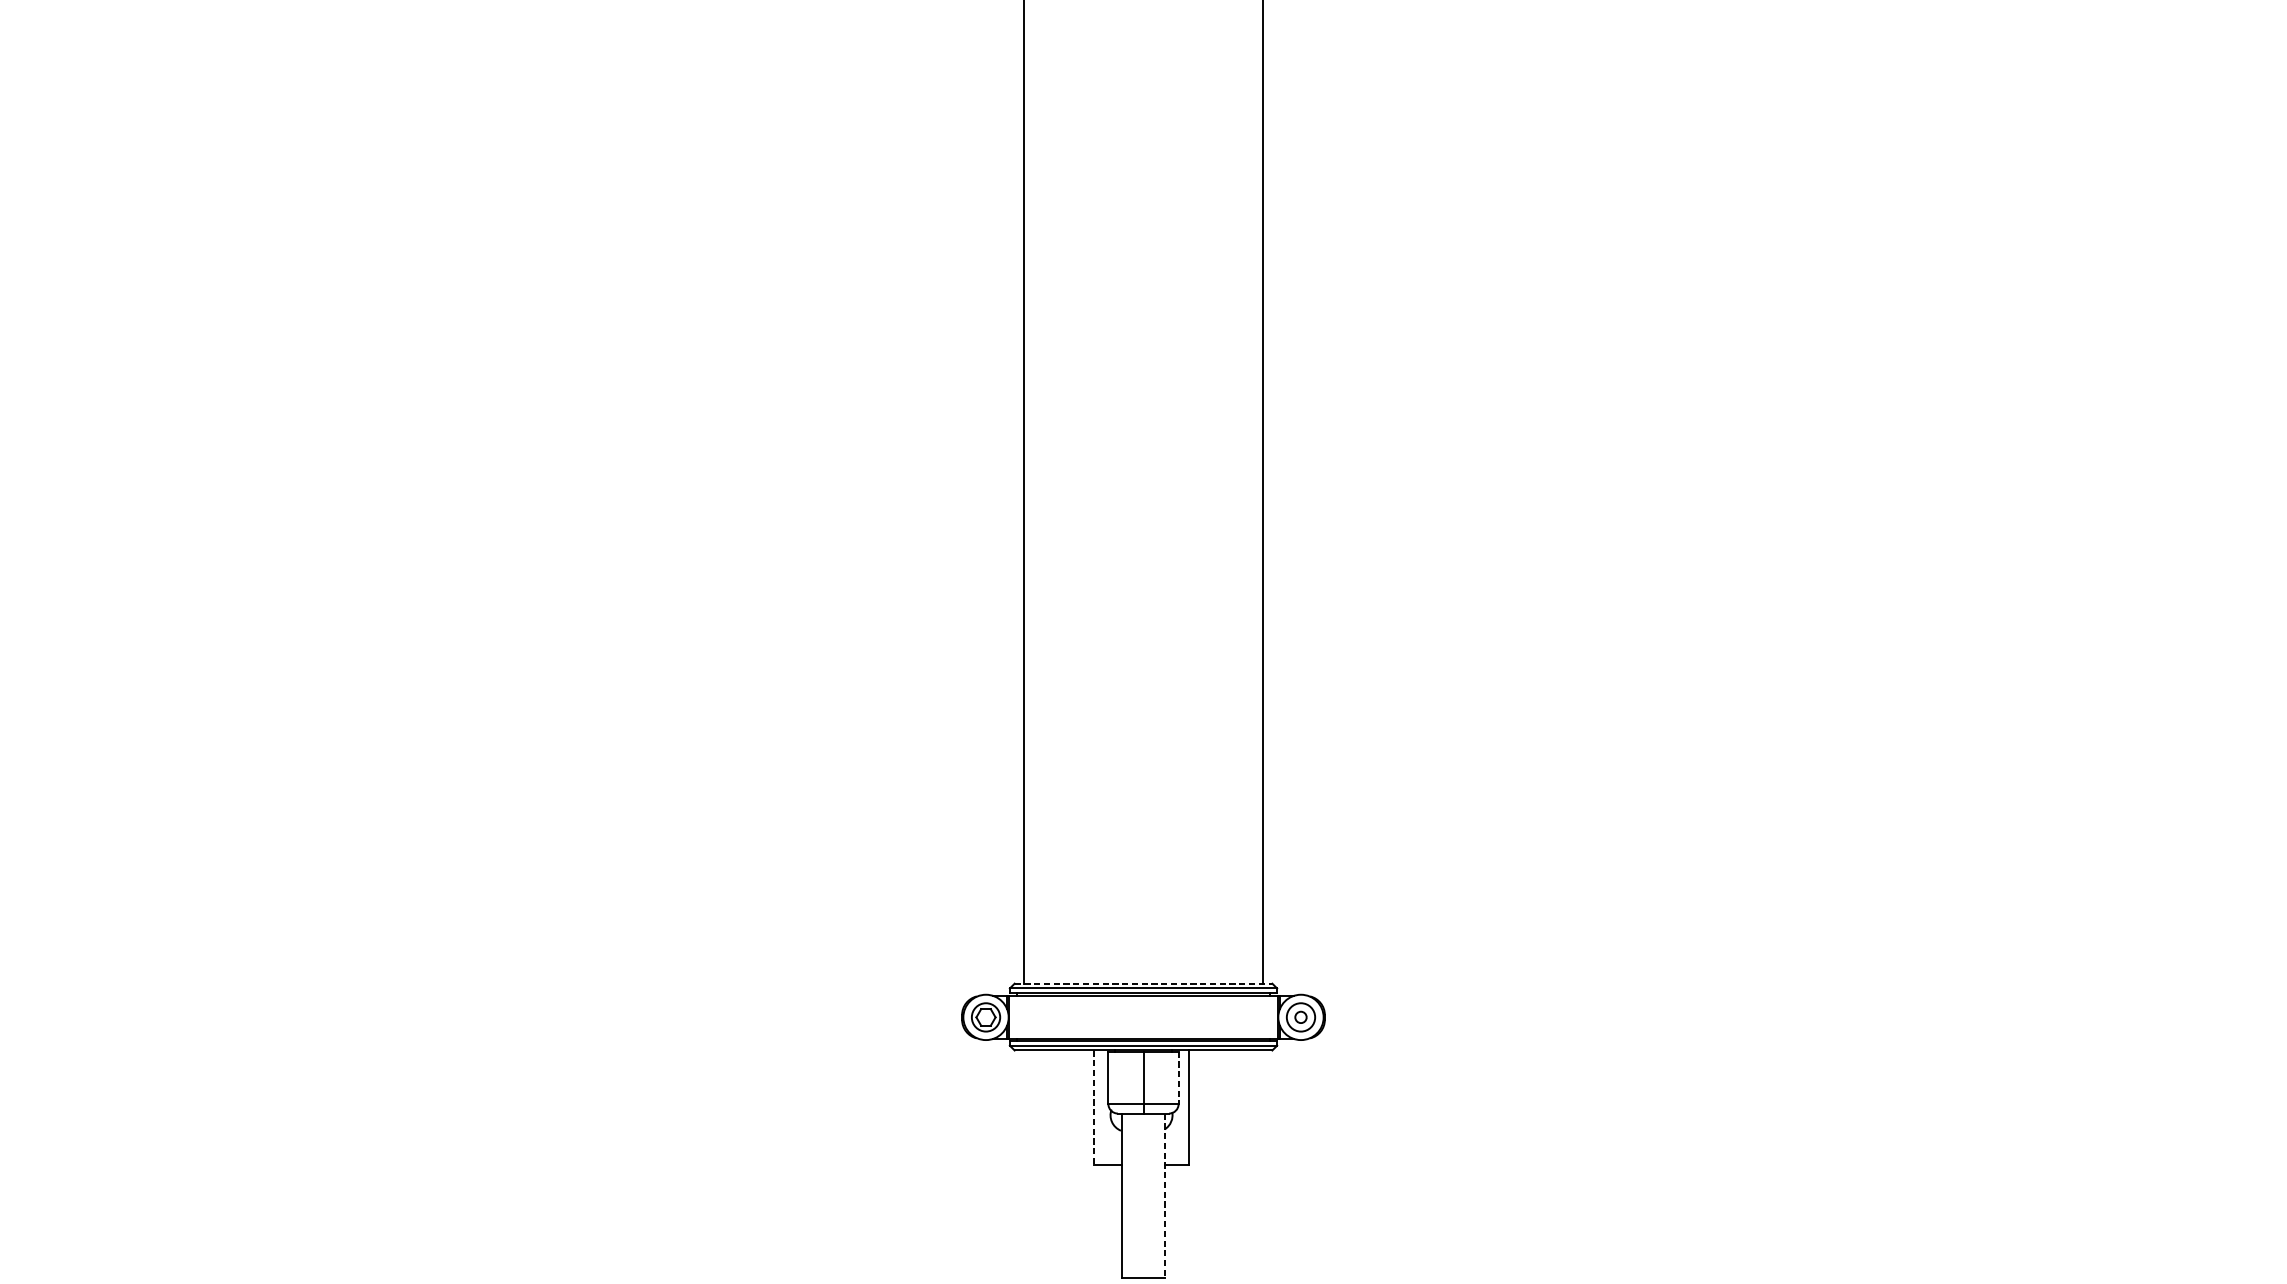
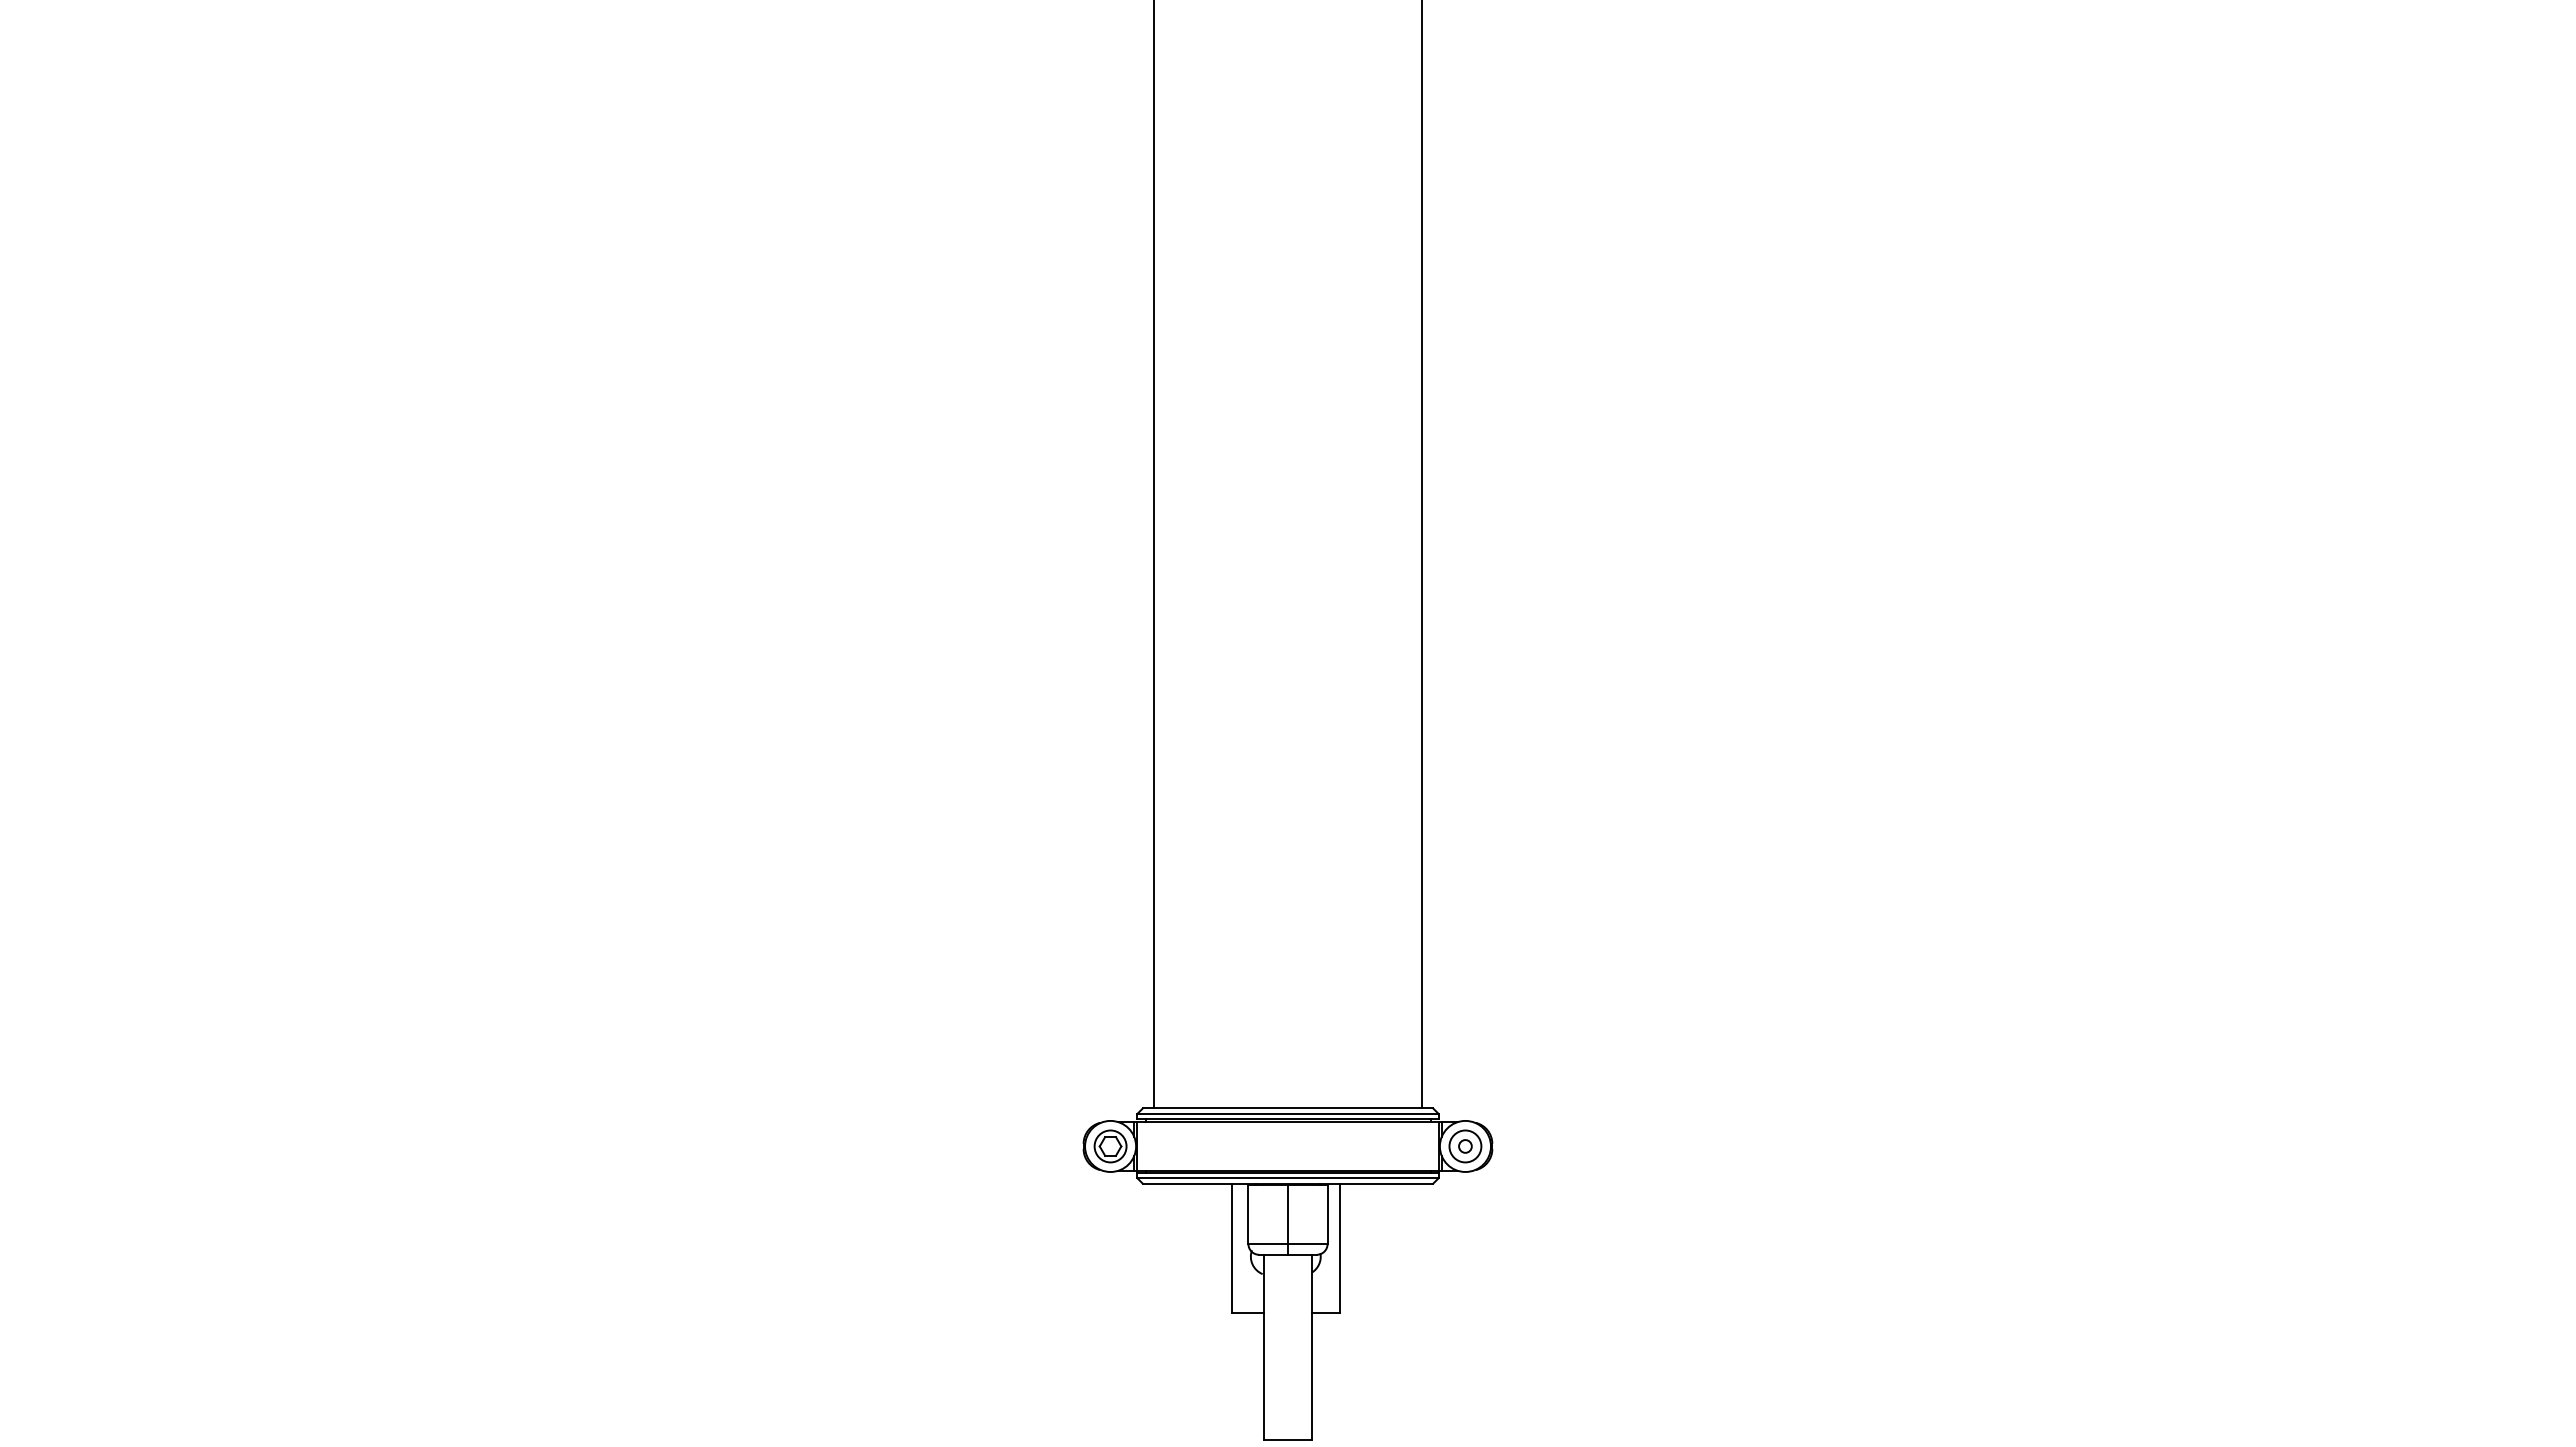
line: (1143, 983) -> (1288, 1108), dashed -> solid
line: (1178, 1077) -> (1327, 1214), dashed -> solid
line: (1094, 1107) -> (1232, 1248), dashed -> solid
line: (1165, 1195) -> (1312, 1347), dashed -> solid

